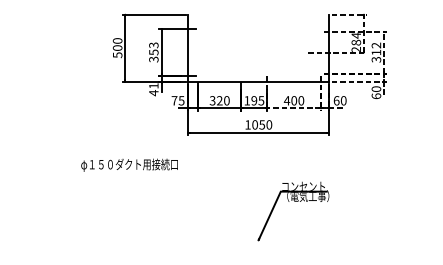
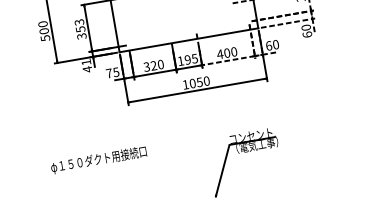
text: (129, 164) -> (98, 159), moved

